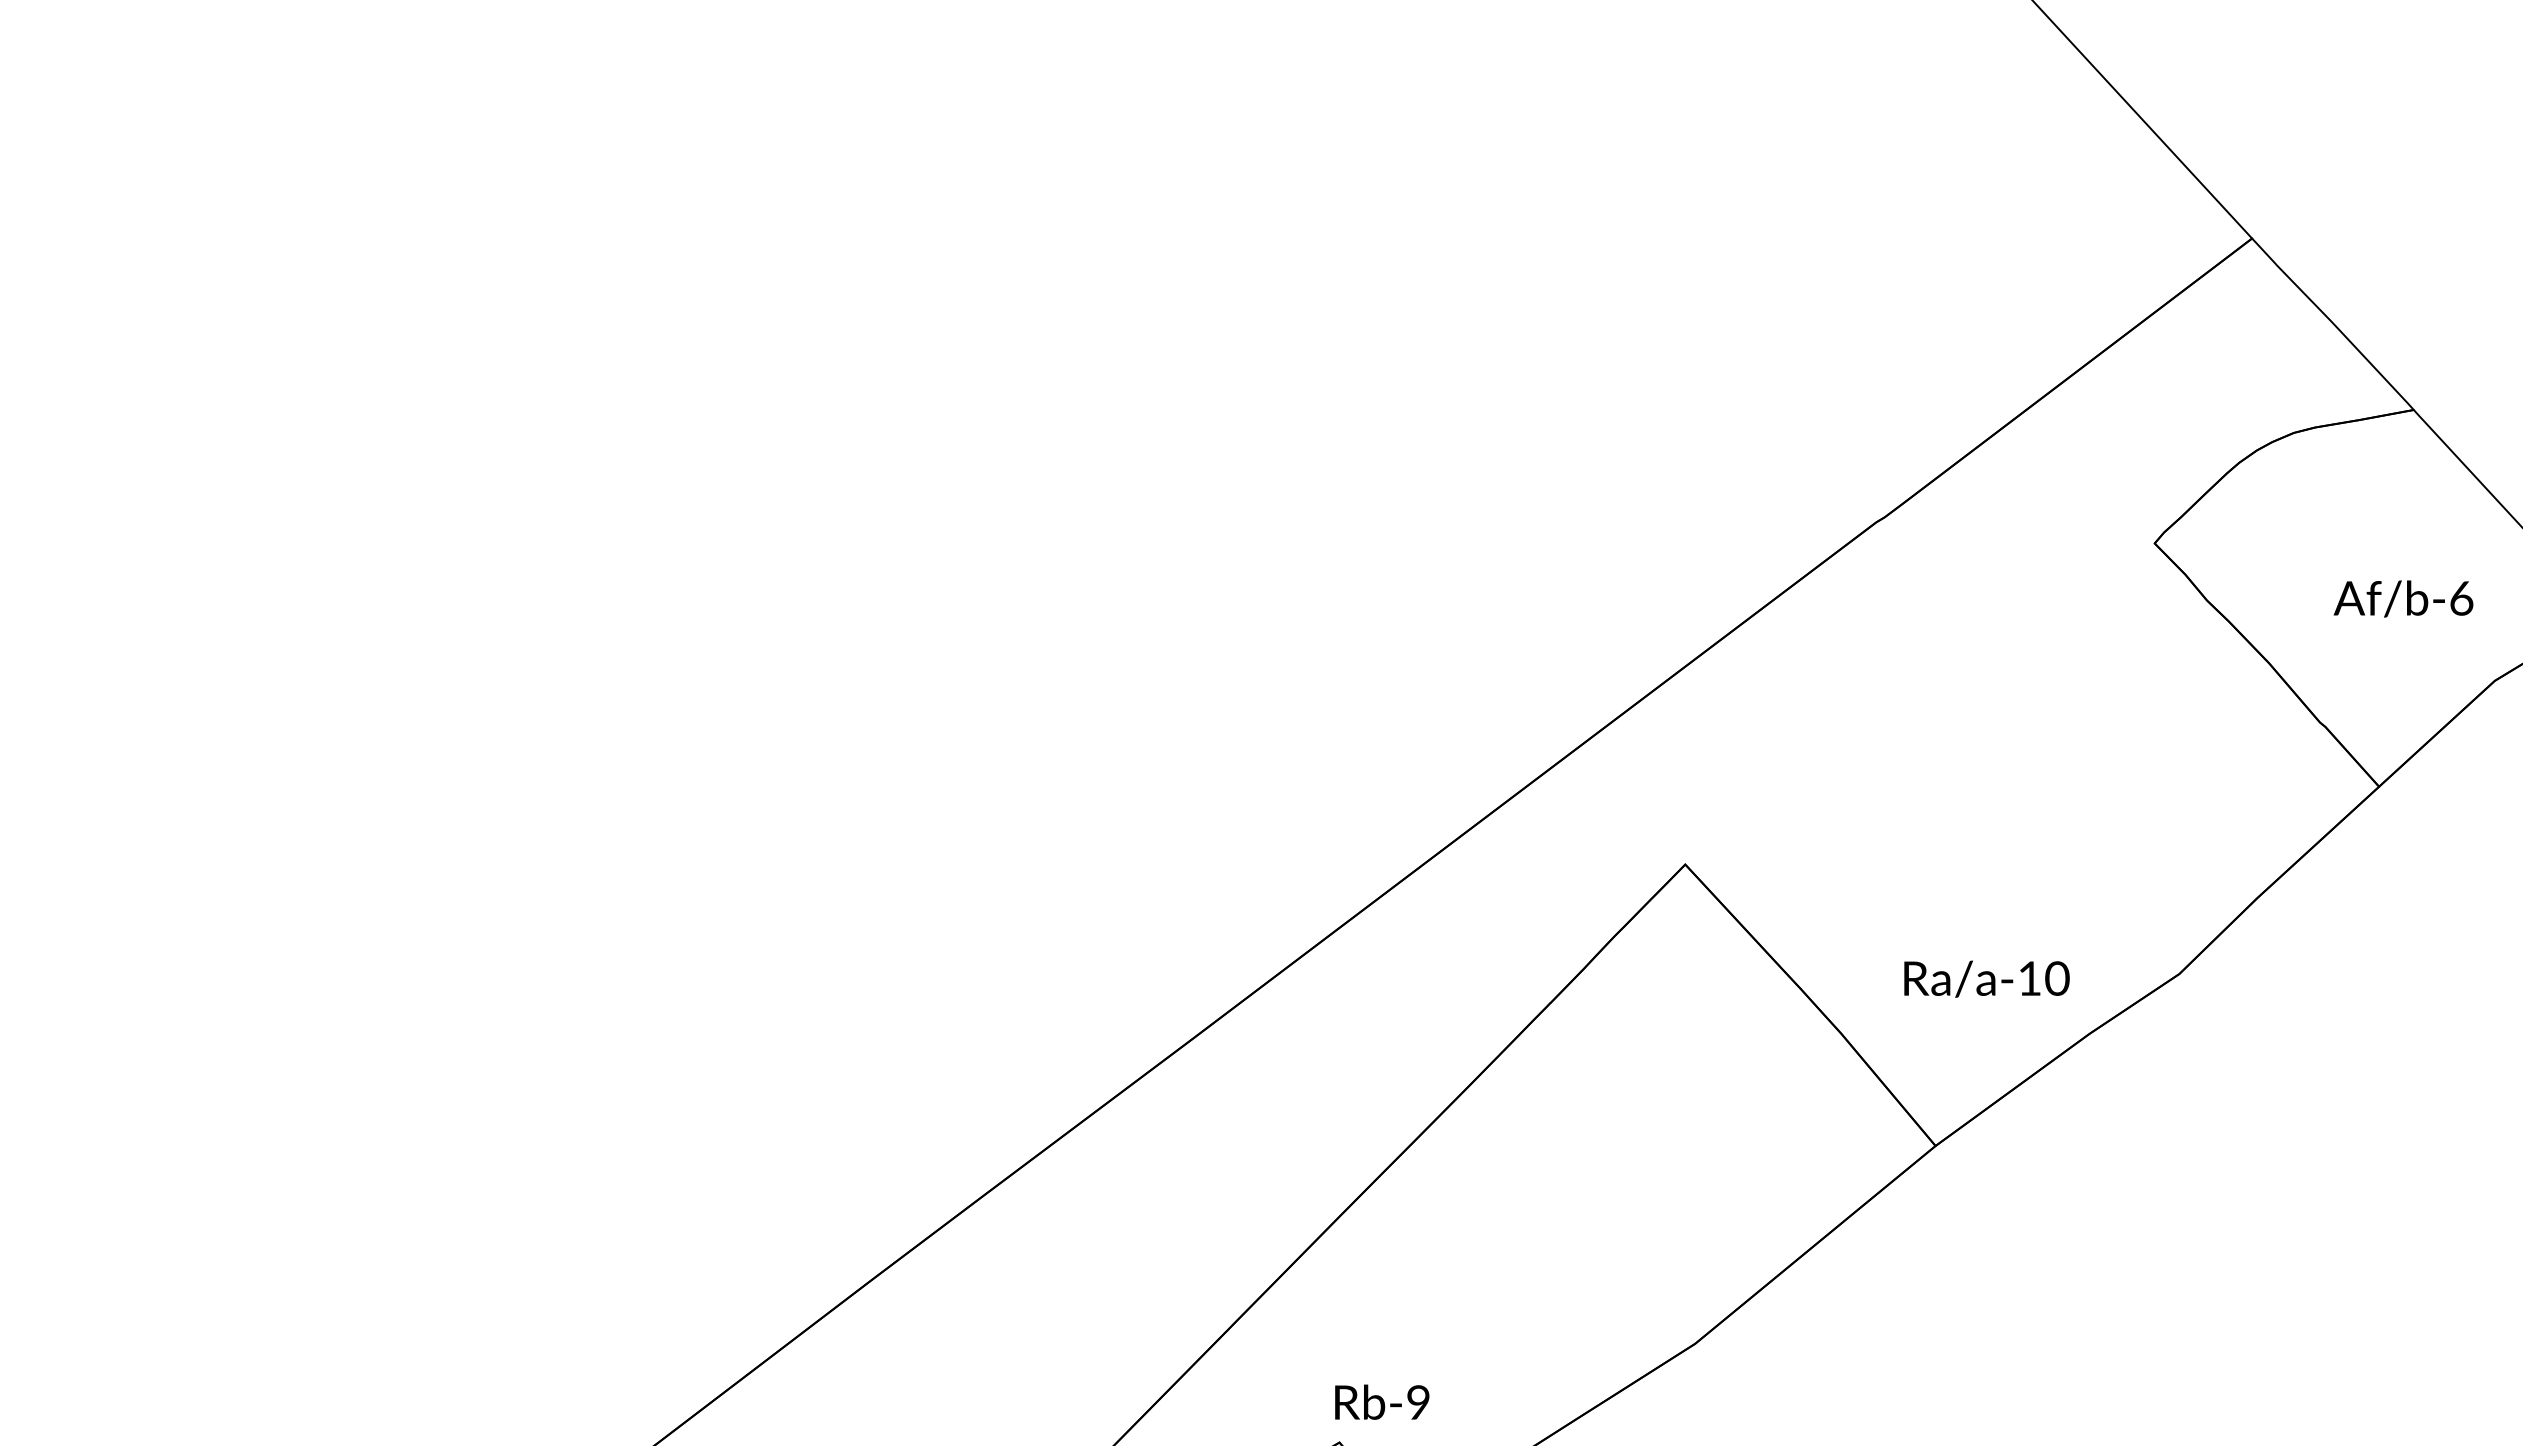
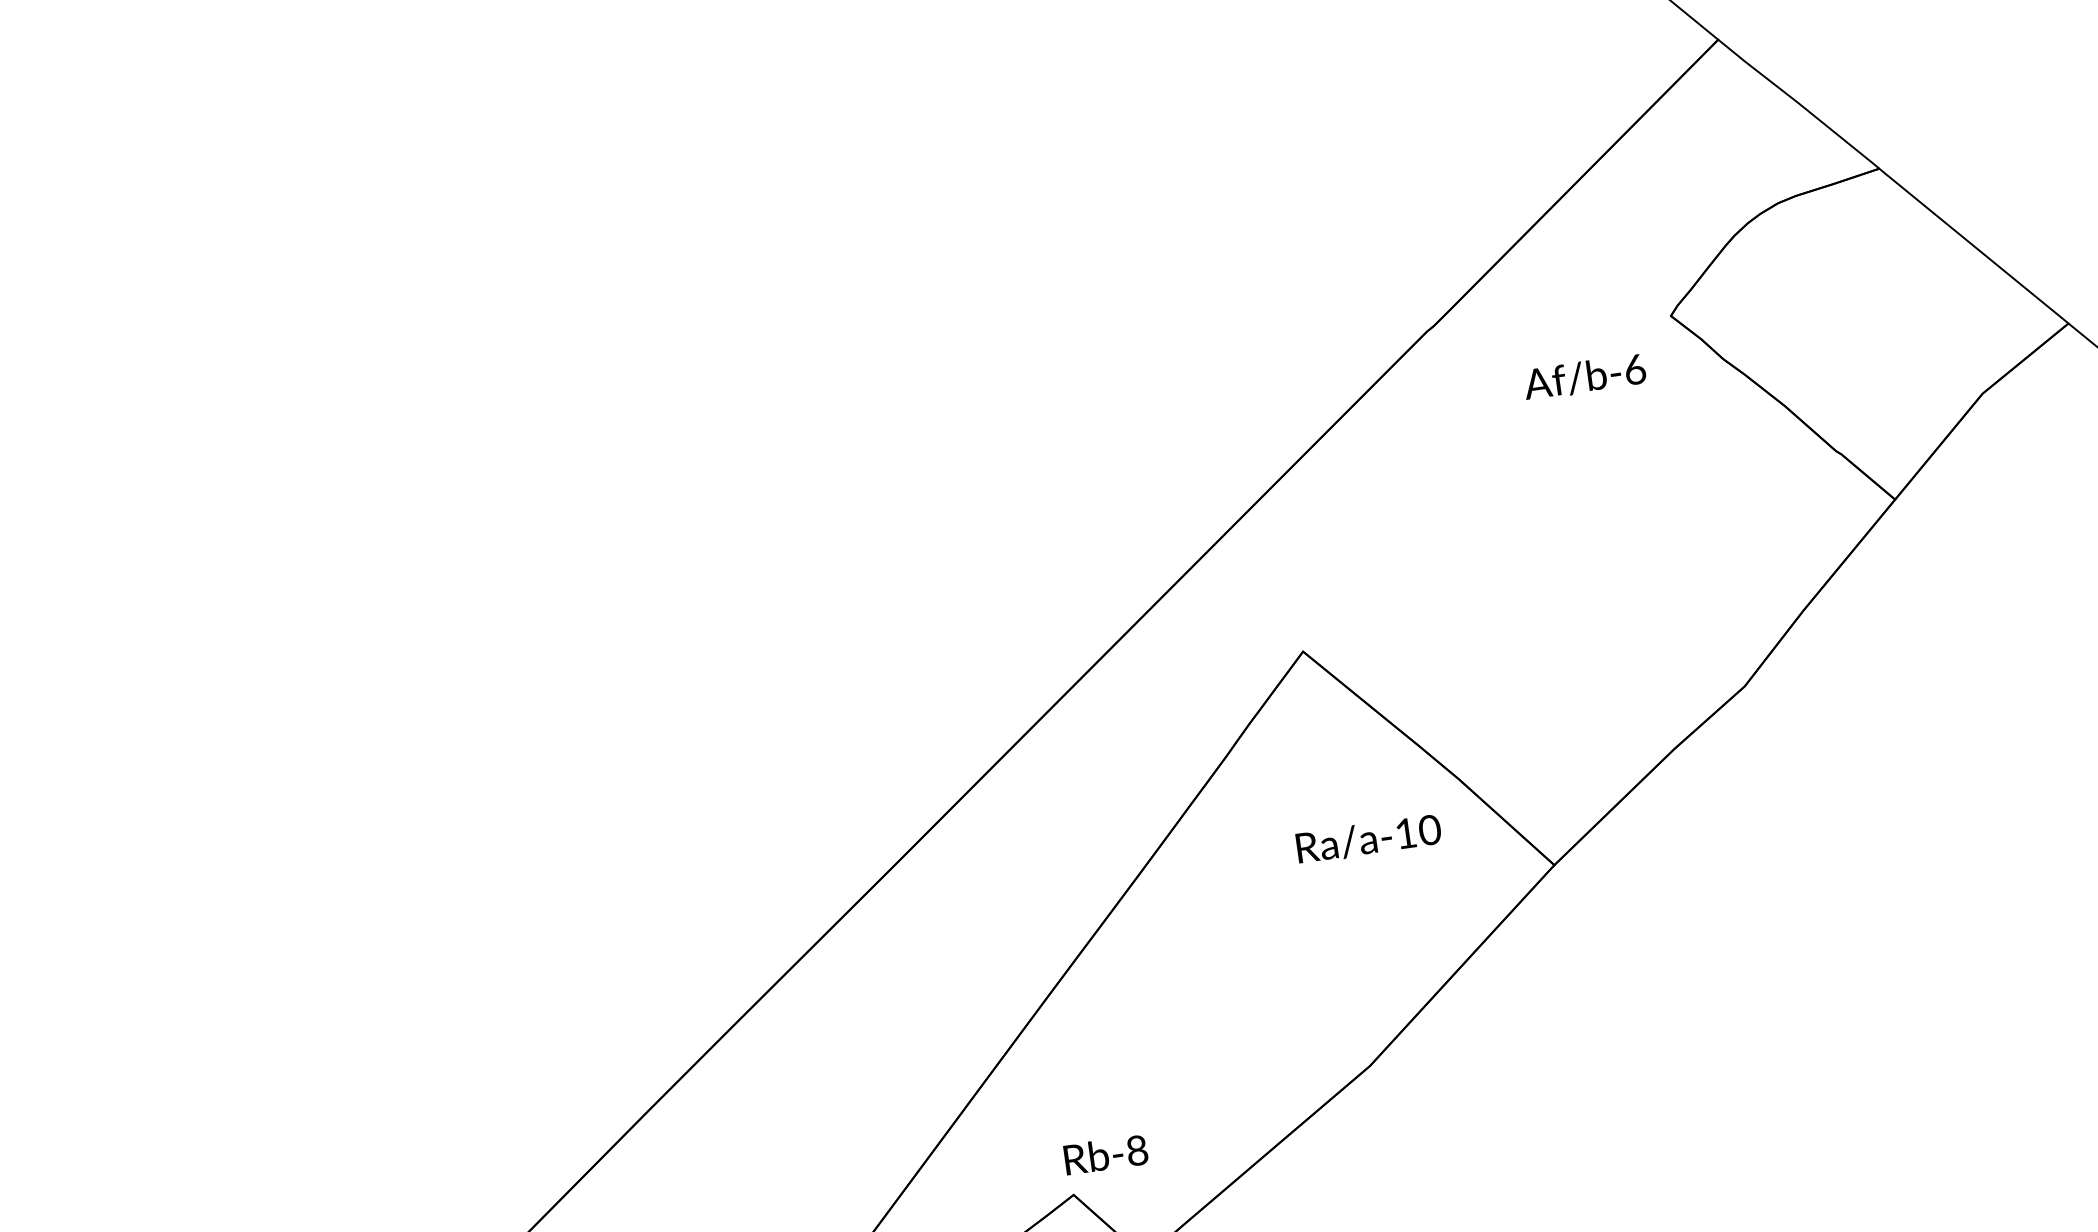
text: (2403, 598) -> (1584, 376), moved
text: (1986, 978) -> (1368, 838), moved
text: (1418, 1403) -> (1137, 1151), Rb-9 -> Rb-8

